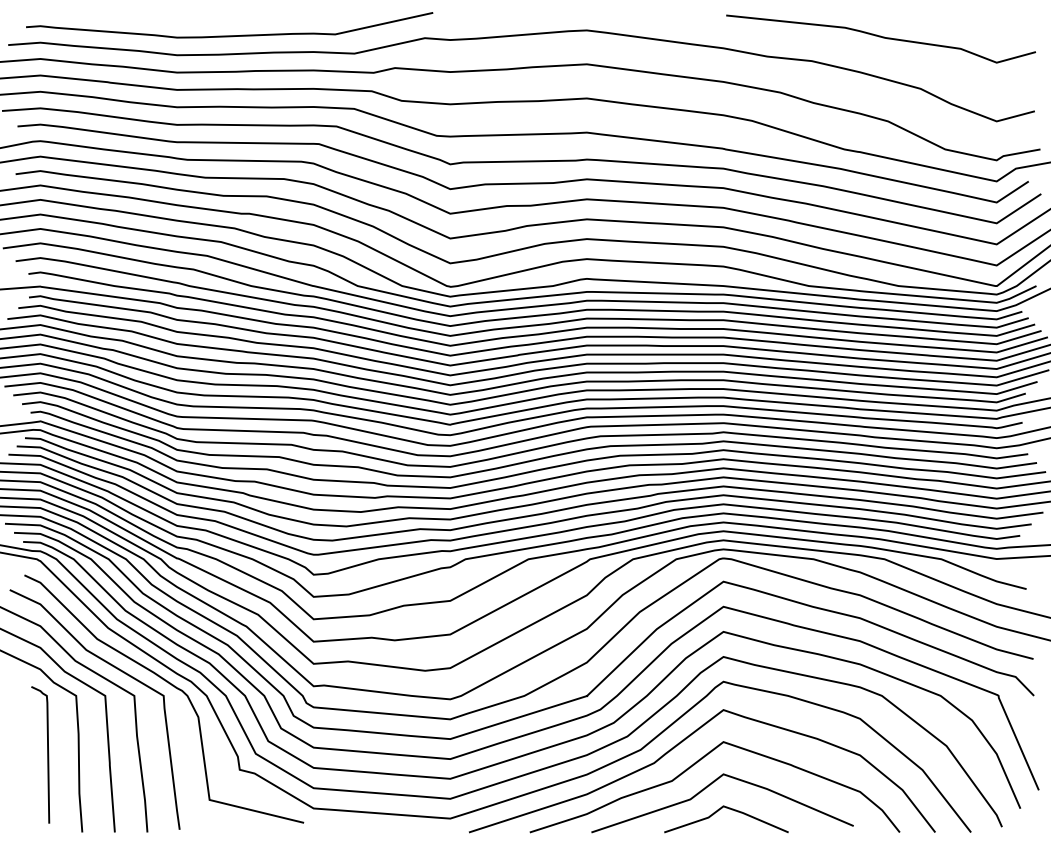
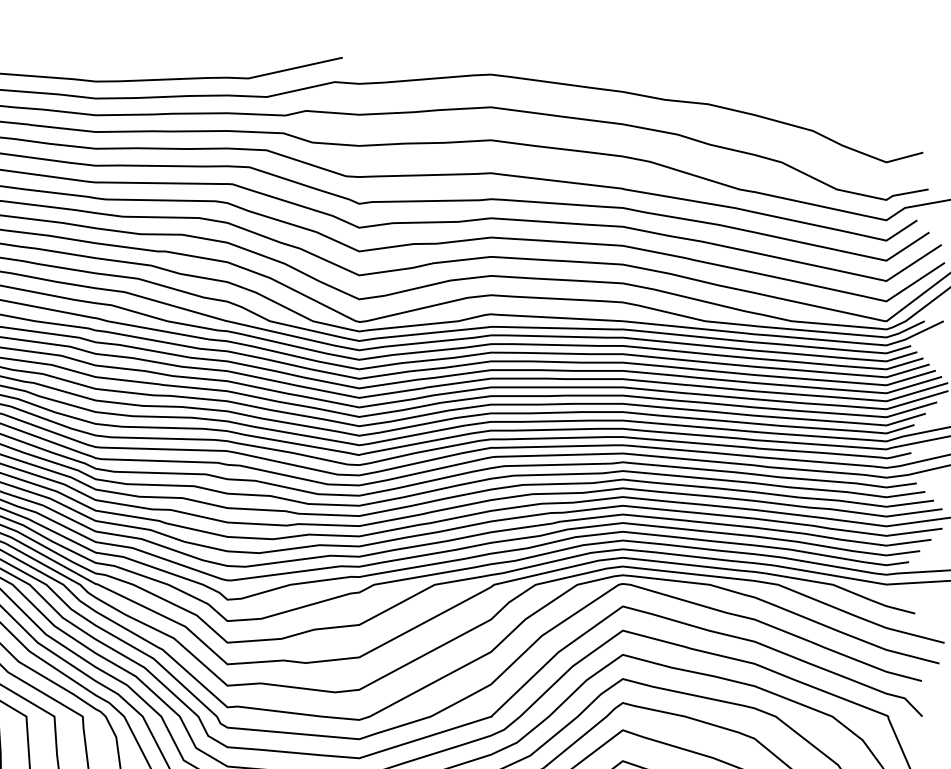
curve: (880, 37) -> (774, 81), removed

